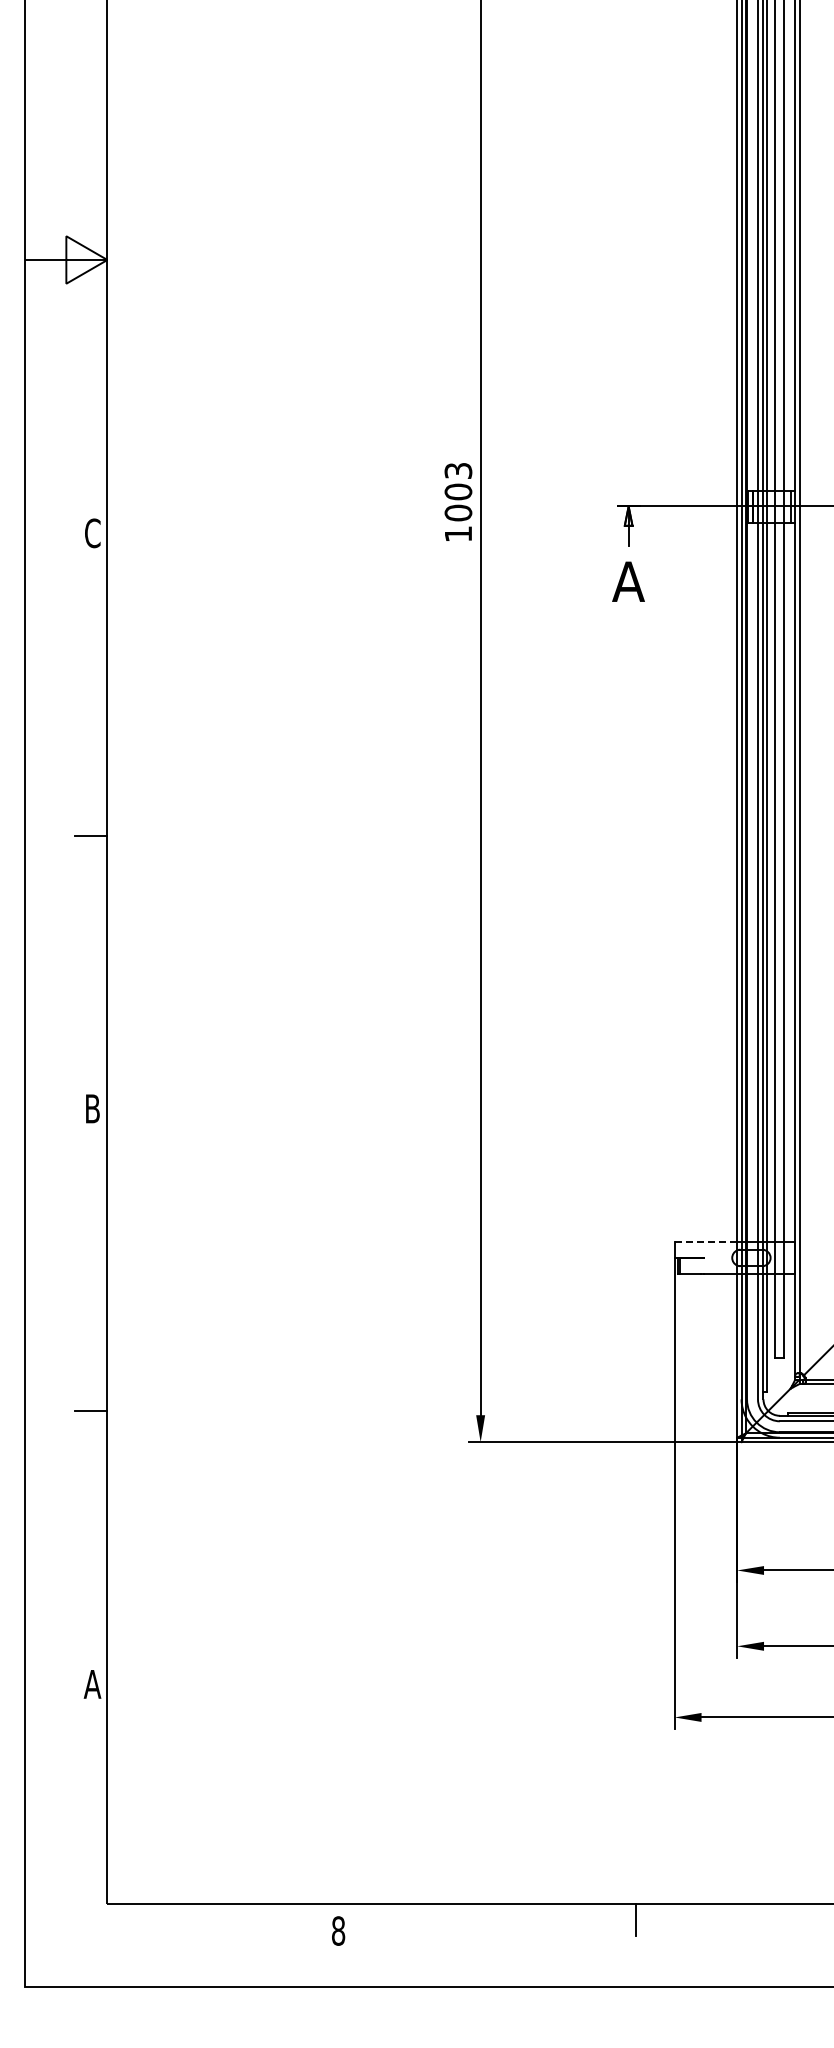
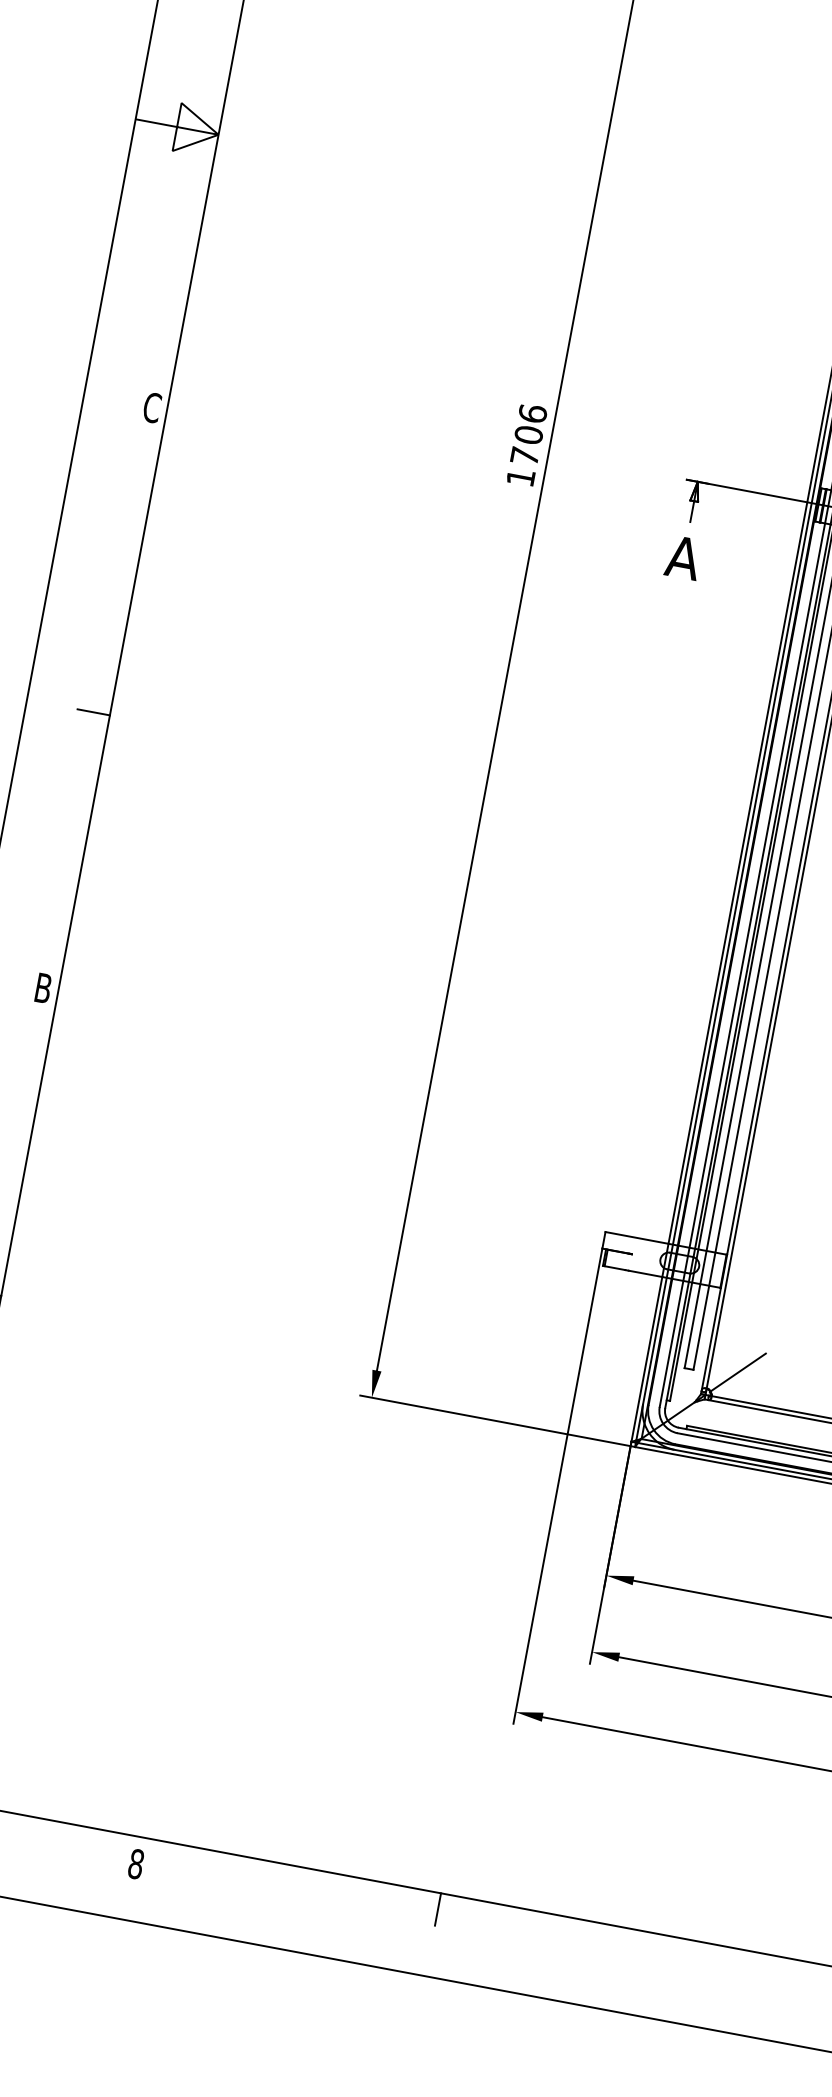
text: (458, 491) -> (529, 434), 1003 -> 1706
line: (706, 1241) -> (637, 1238), dashed -> solid

